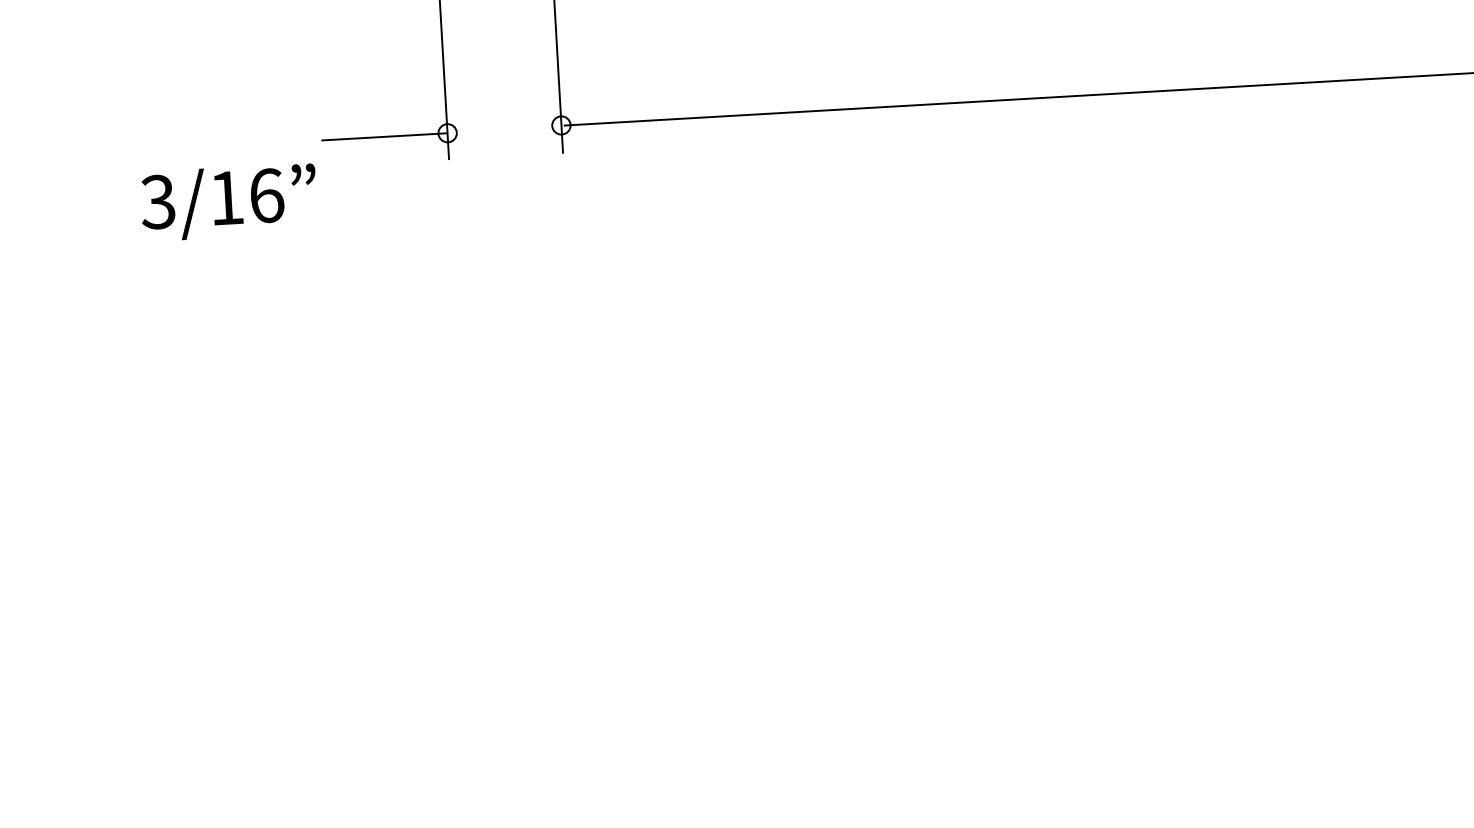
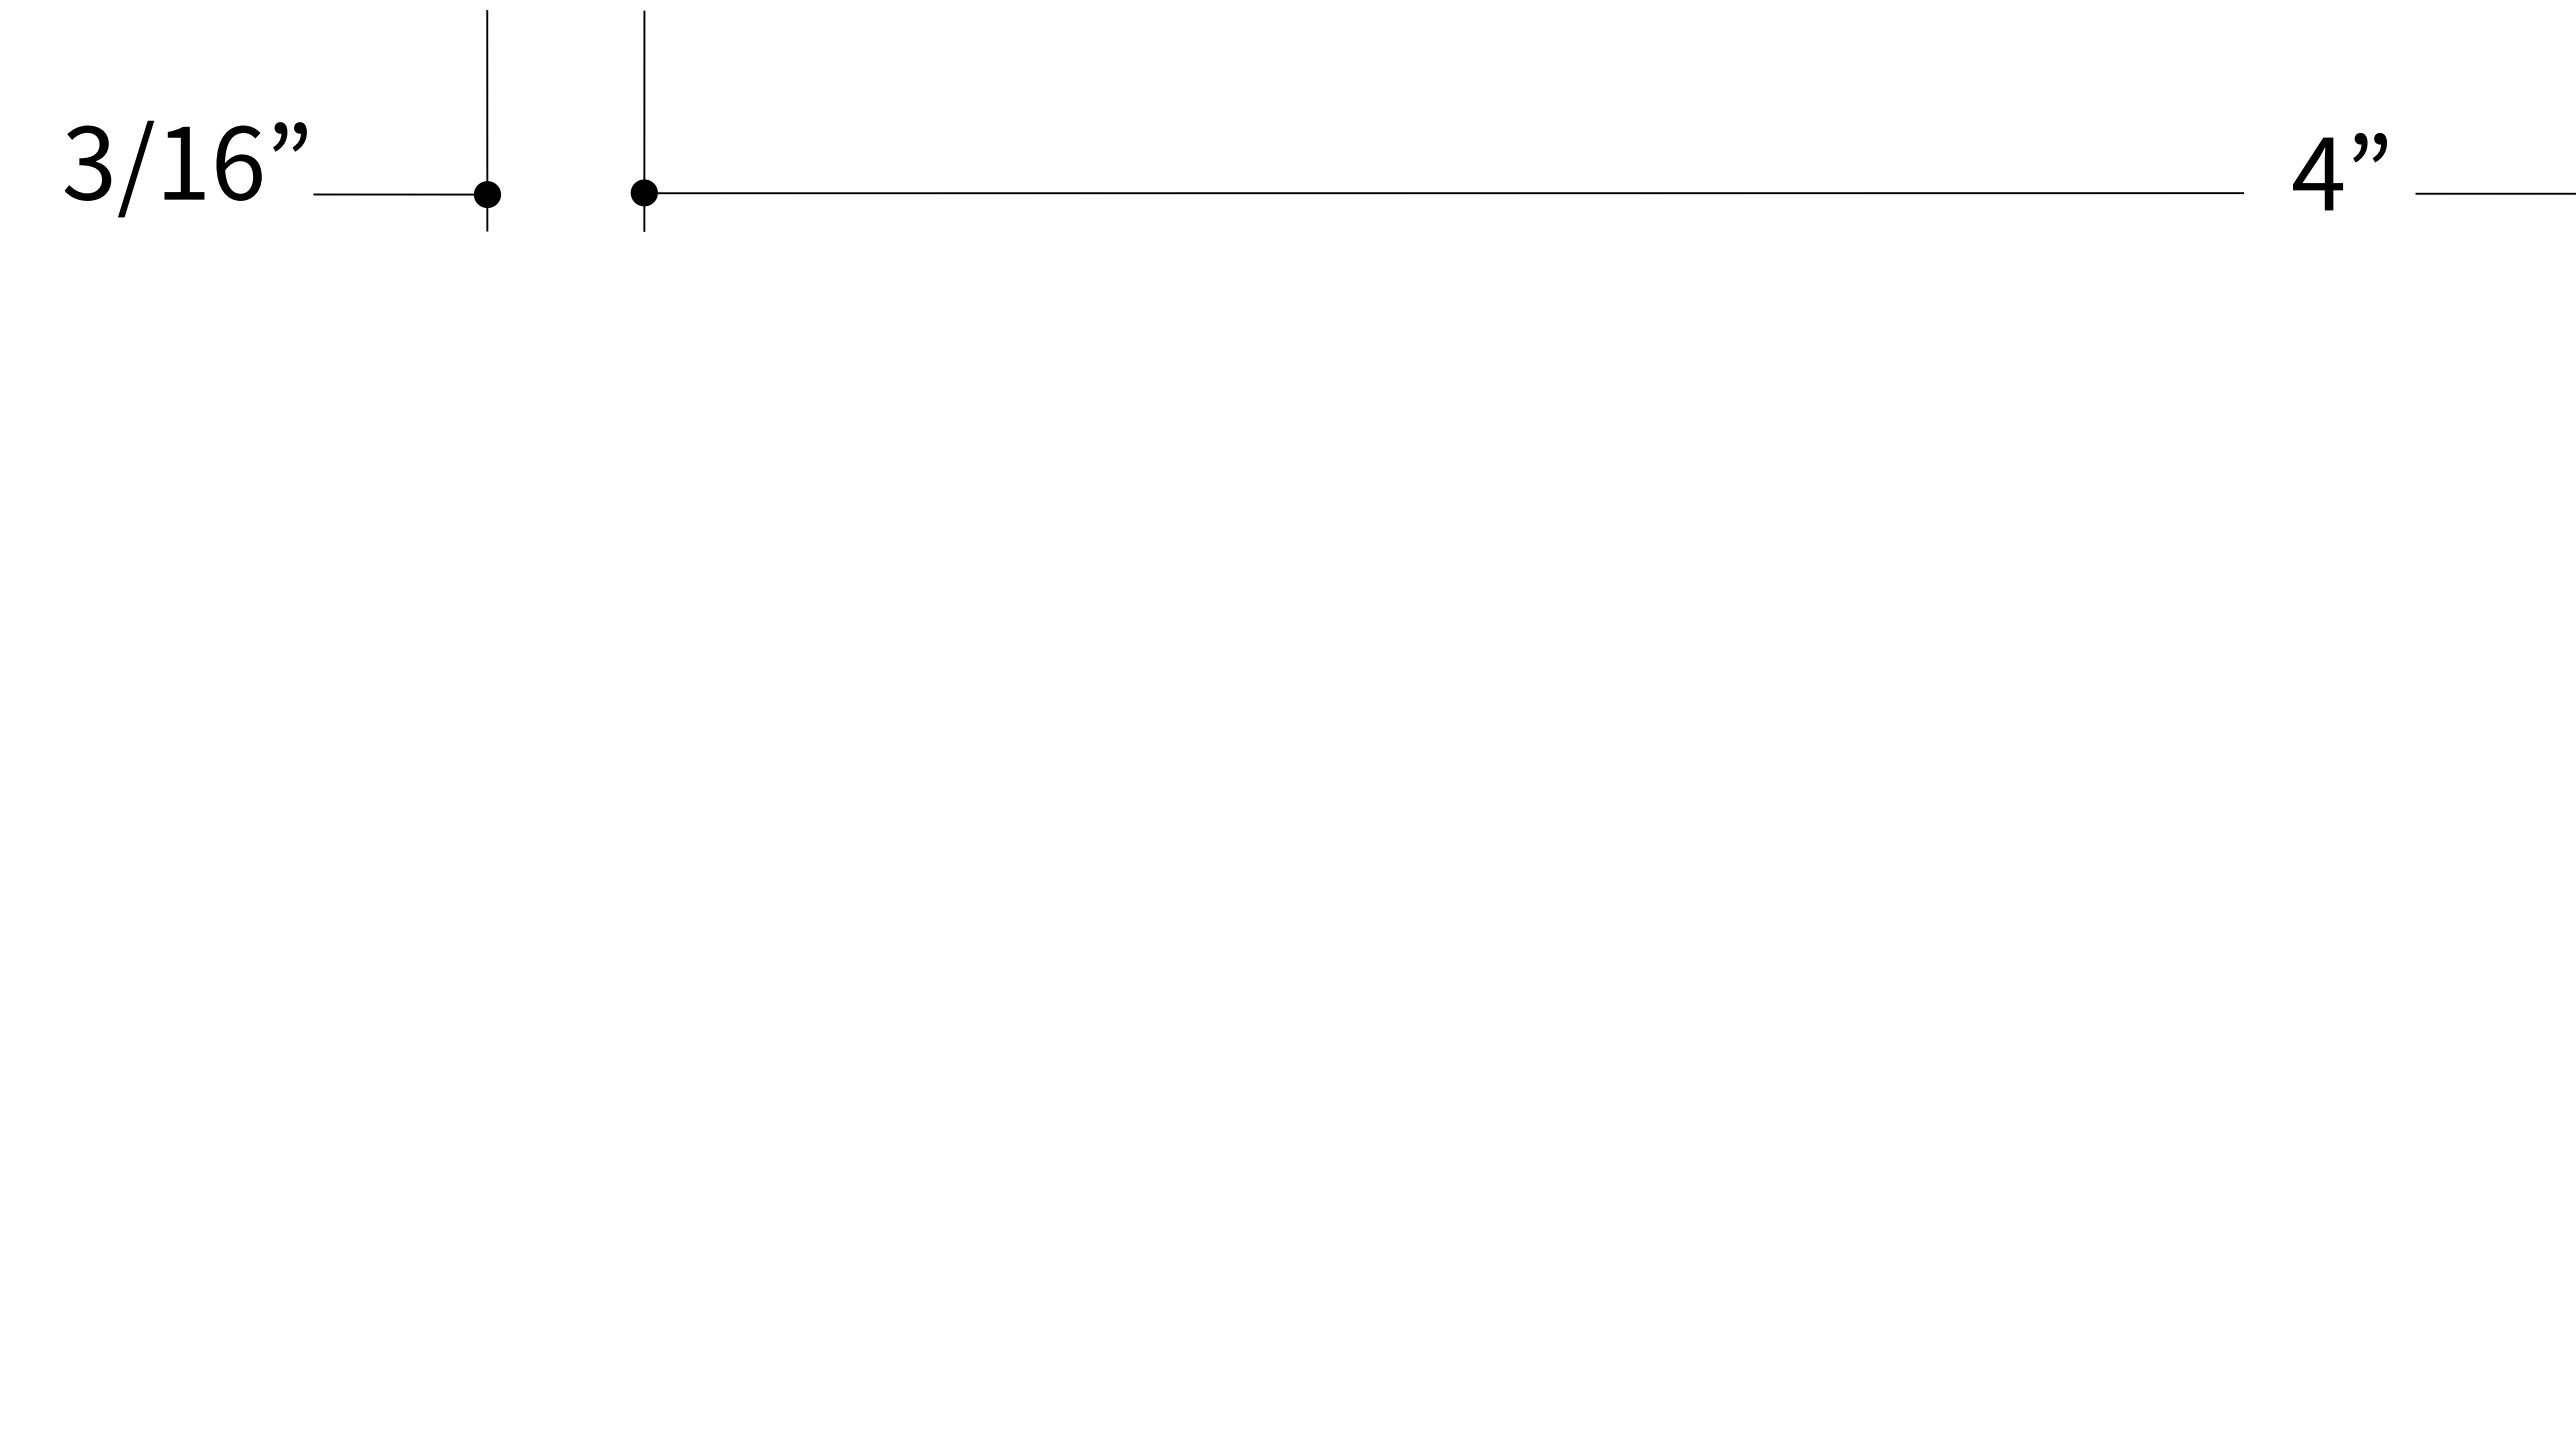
fill: (560, 125) -> (643, 192), added
fill: (447, 133) -> (487, 194), added
text: (228, 201) -> (185, 168), moved

